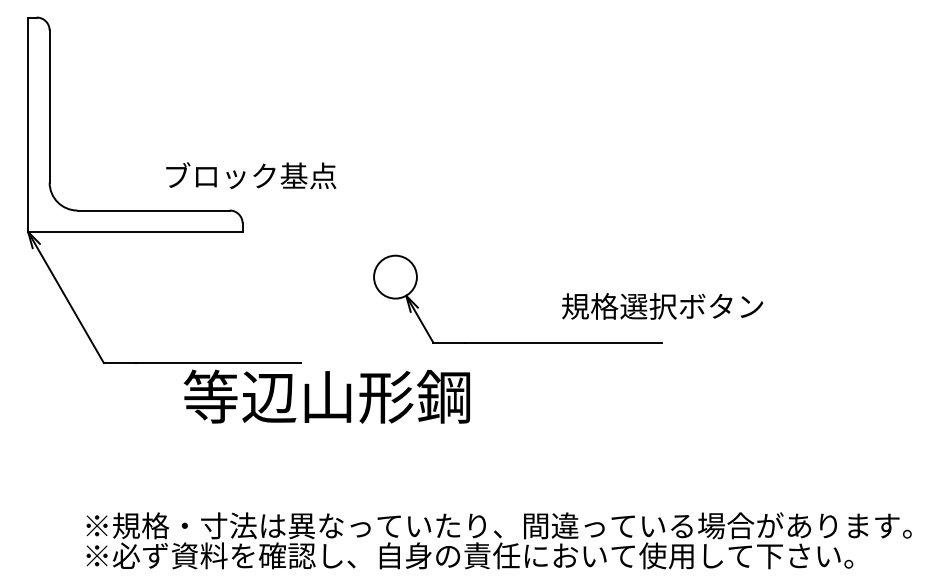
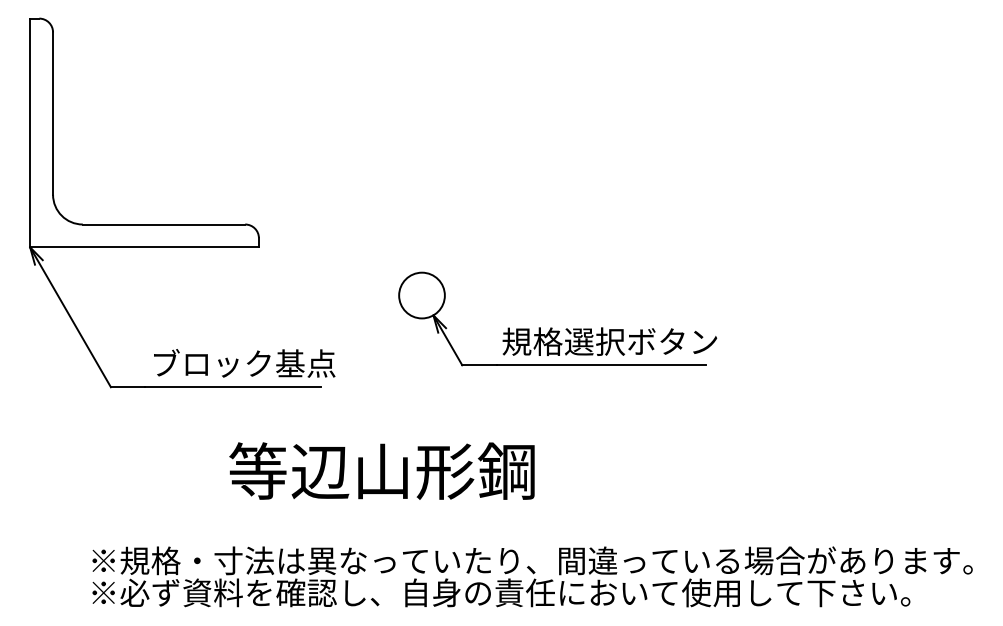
text: (251, 175) -> (244, 363), moved
text: (662, 306) -> (609, 341), moved
text: (326, 396) -> (381, 470), moved

